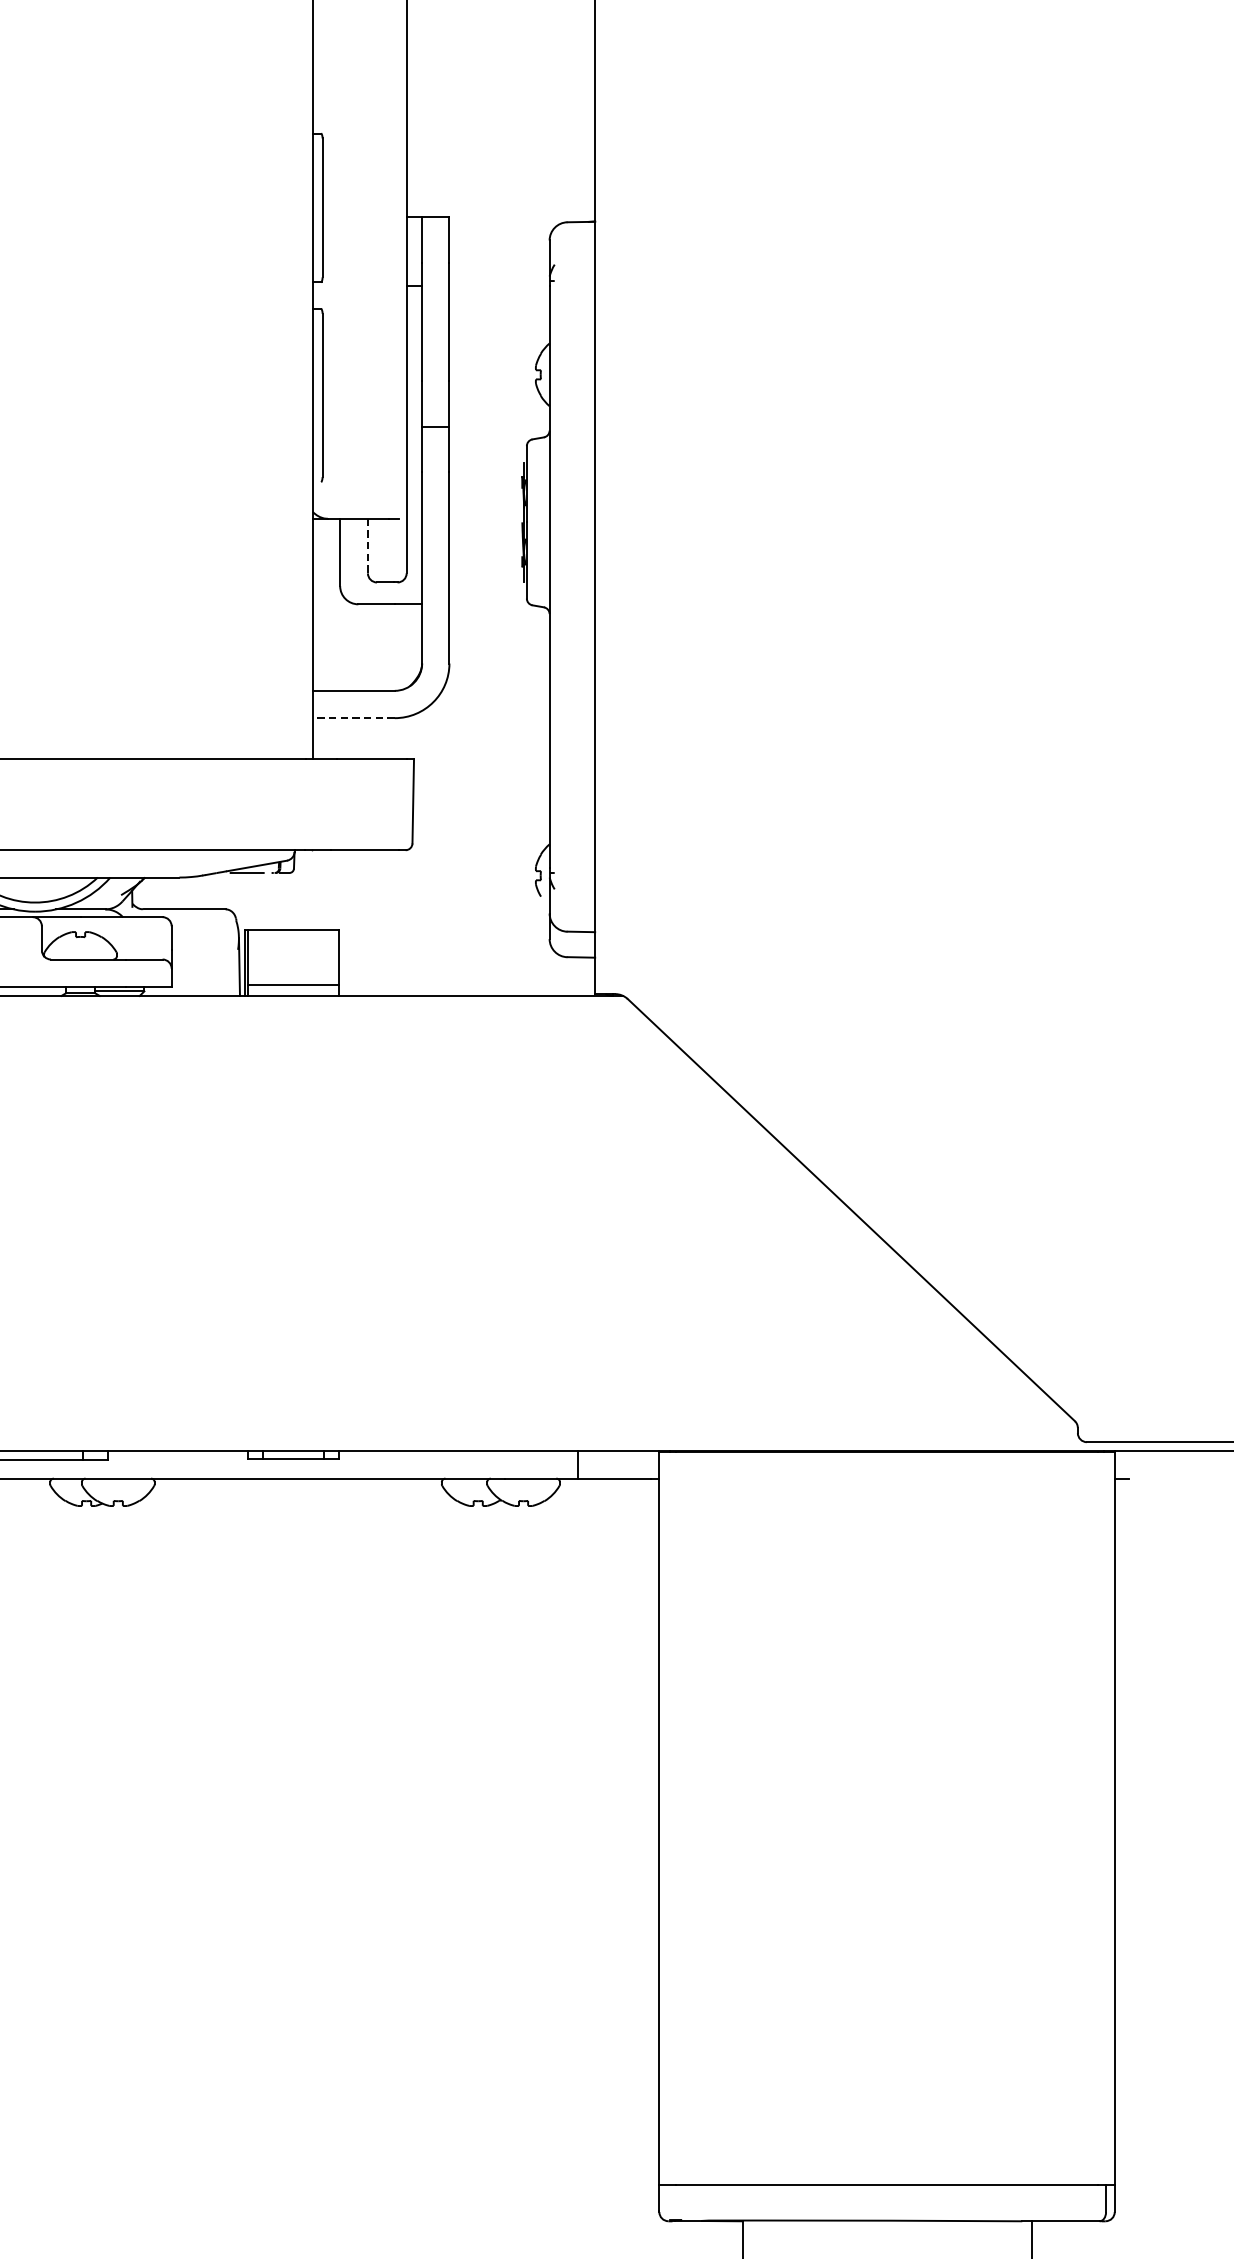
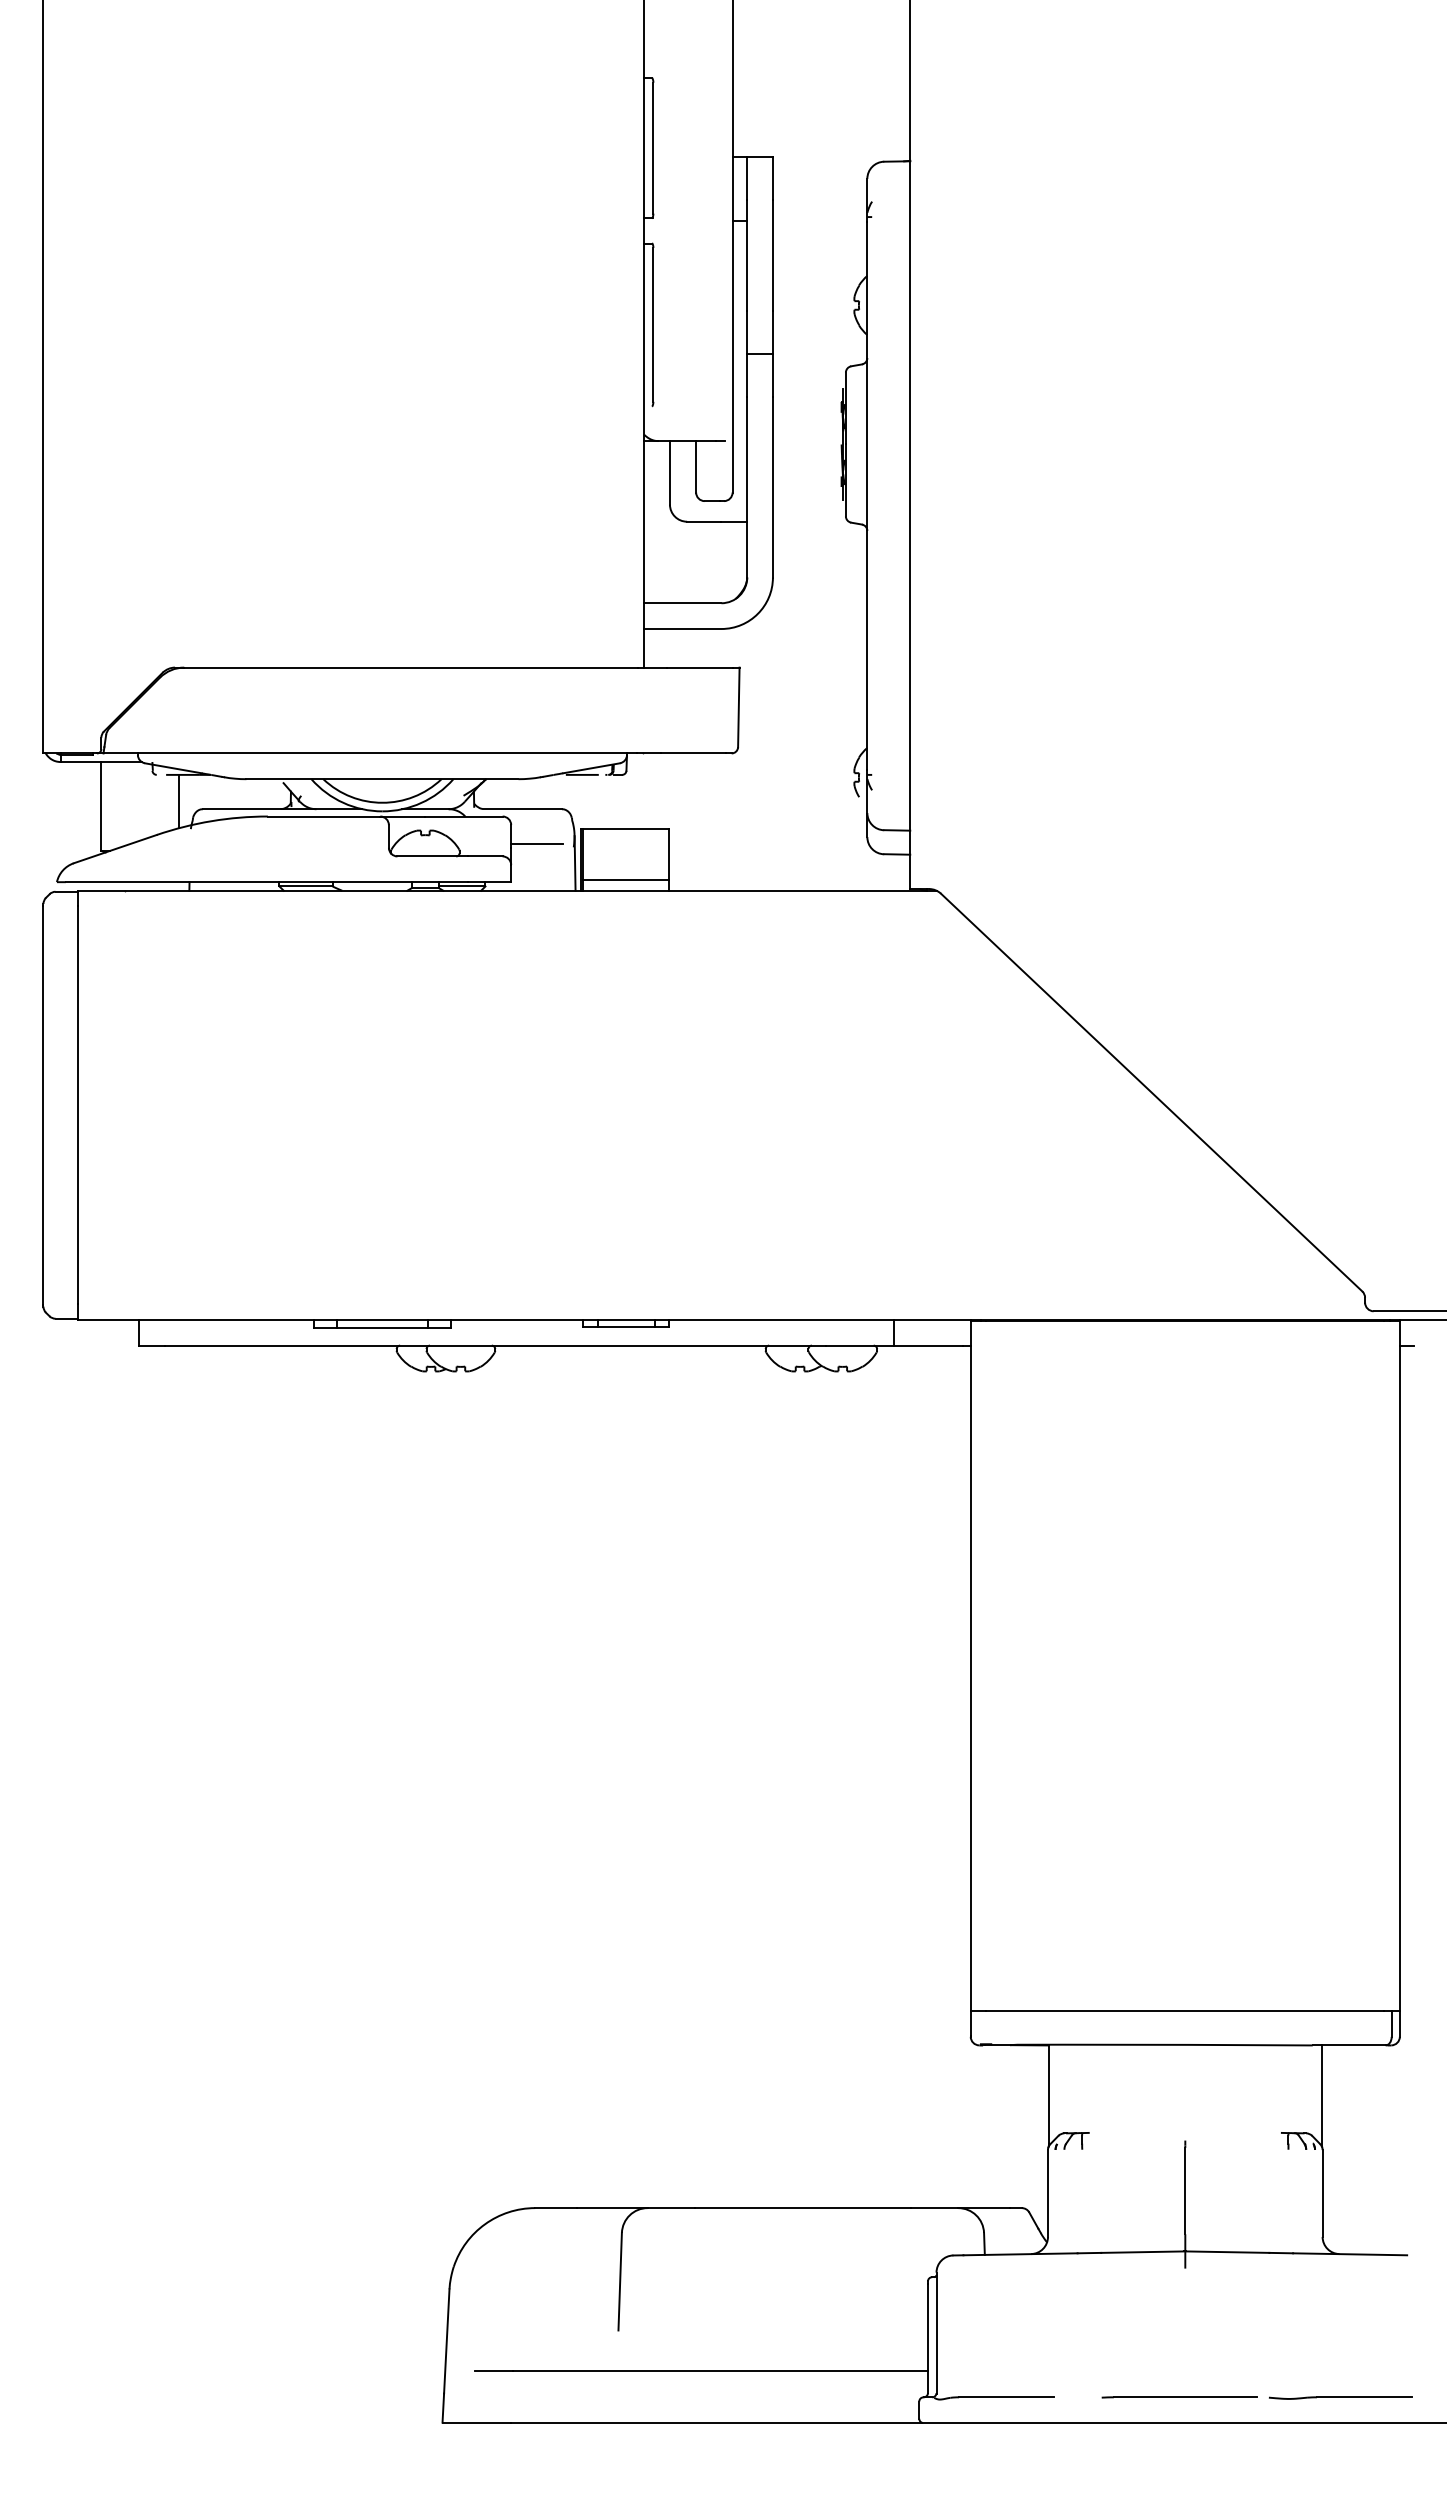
line: (368, 545) -> (696, 466), dashed -> solid
line: (353, 718) -> (682, 629), dashed -> solid
line: (198, 945) -> (536, 843), added

